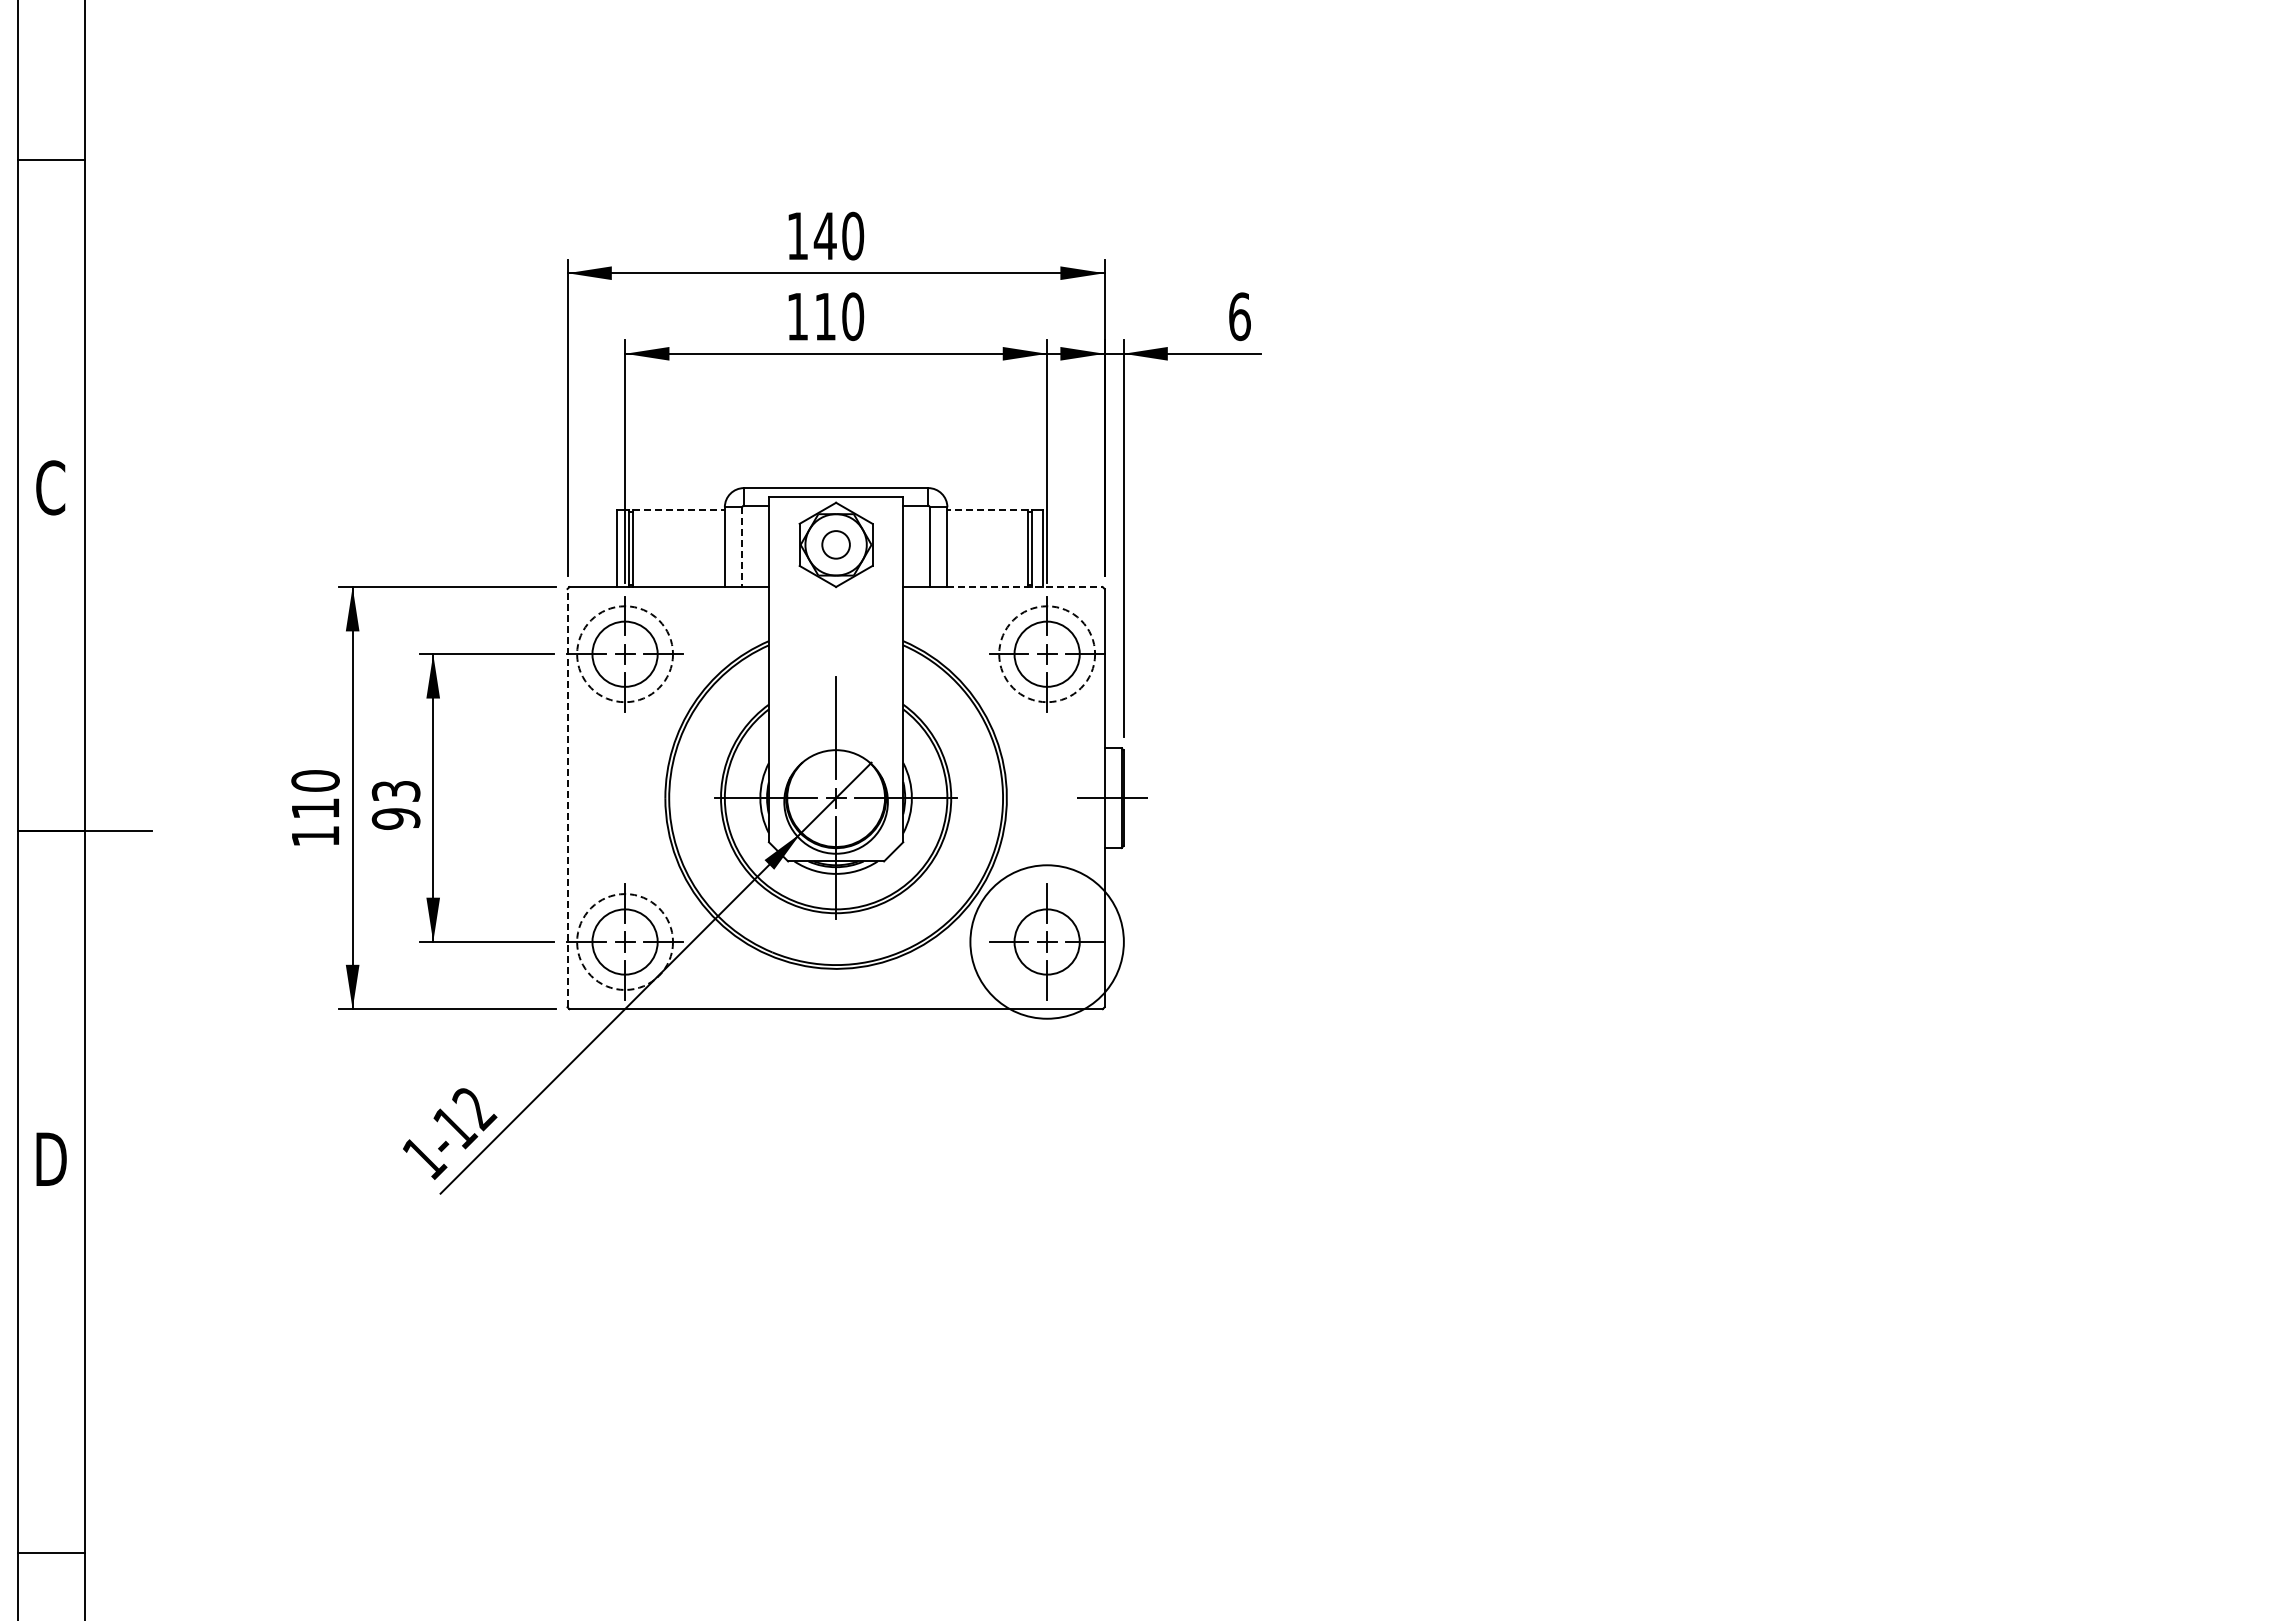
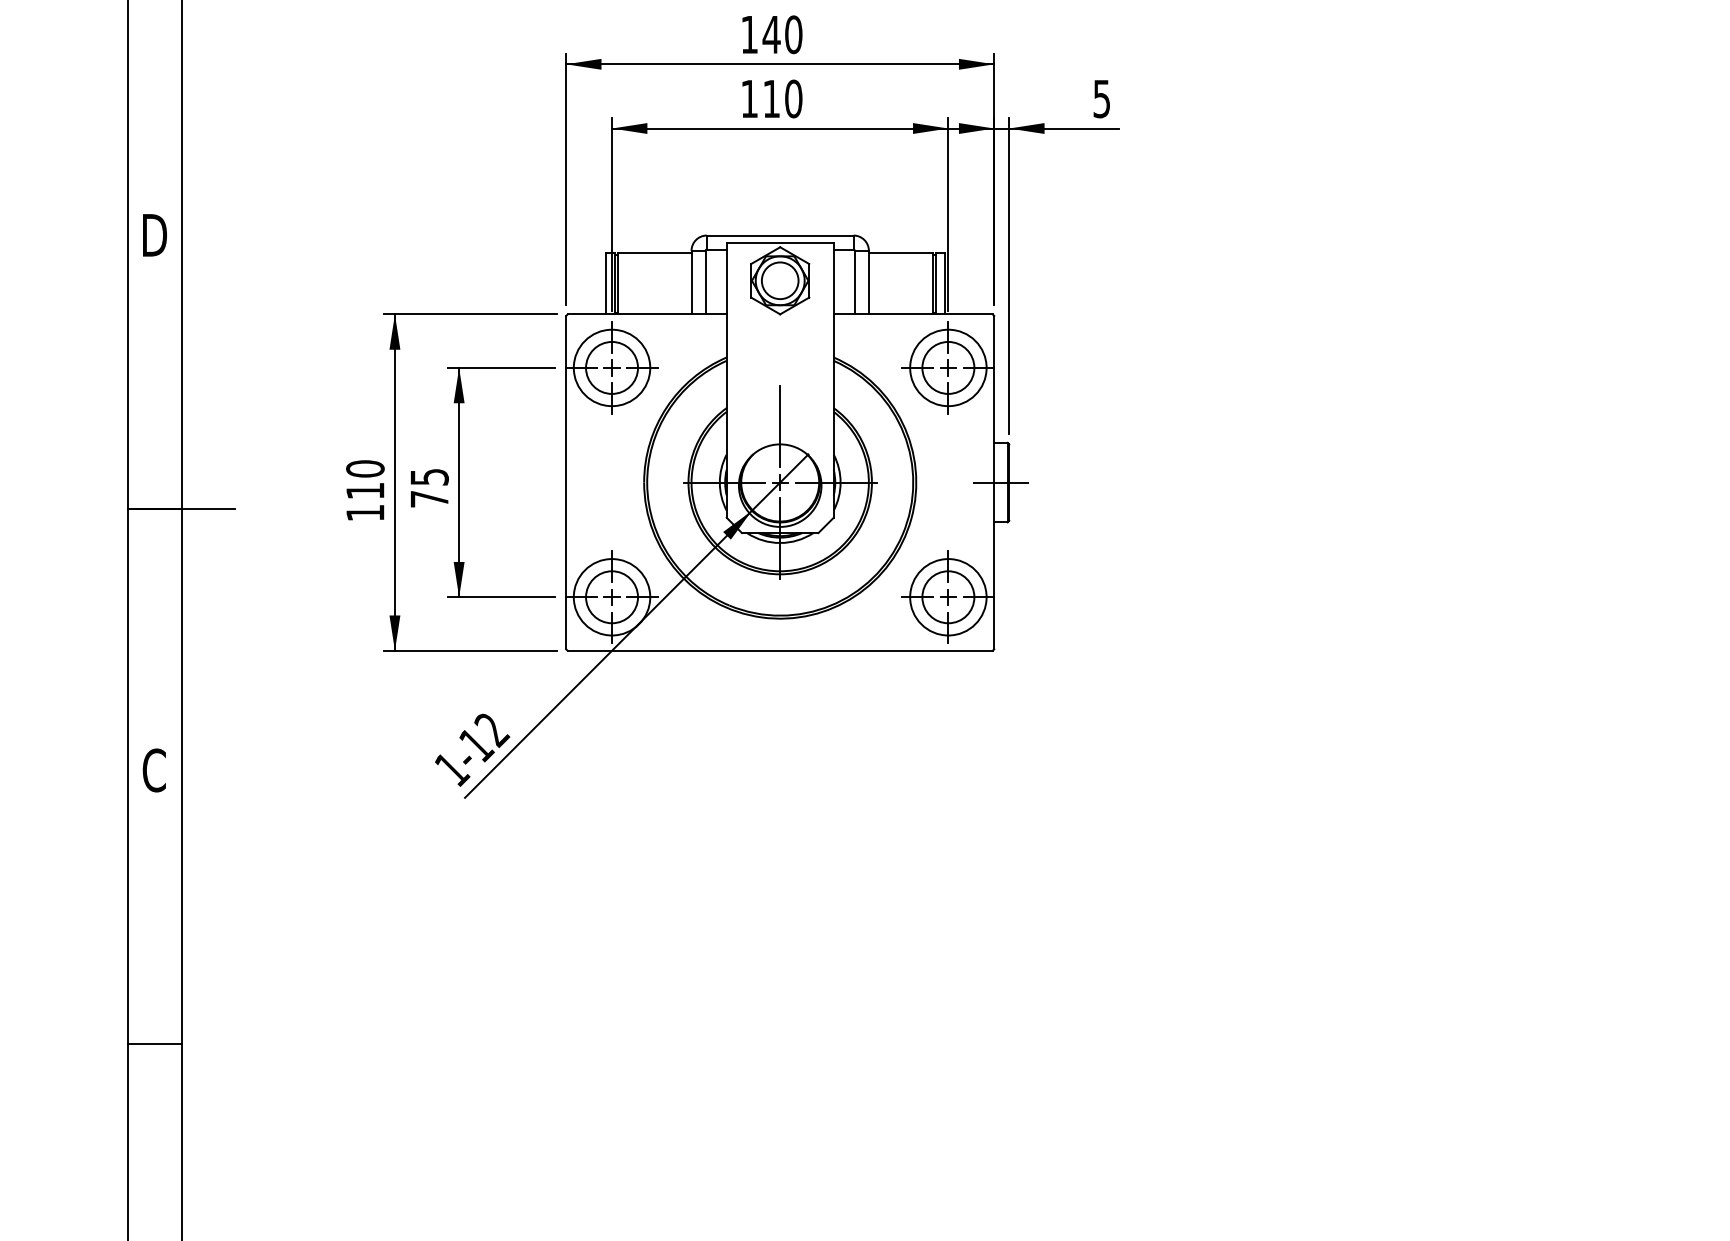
text: (1239, 316) -> (1101, 98), 6 -> 5
text: (51, 487) -> (154, 235), C -> D
line: (679, 510) -> (655, 253), dashed -> solid
line: (987, 510) -> (900, 253), dashed -> solid
circle: (836, 544) -> (780, 280), size x1.67
line: (742, 547) -> (705, 282), dashed -> solid
line: (1025, 587) -> (931, 314), dashed -> solid
circle: (625, 654) -> (612, 368), dashed -> solid
circle: (1047, 654) -> (948, 368), dashed -> solid
line: (567, 797) -> (566, 482), dashed -> solid
text: (395, 805) -> (429, 488), 93 -> 75
circle: (625, 941) -> (612, 596), dashed -> solid
circle: (1047, 941) -> (948, 596), size x0.62
text: (51, 1158) -> (154, 769), D -> C
line: (50, 1552) -> (154, 1043), moved

